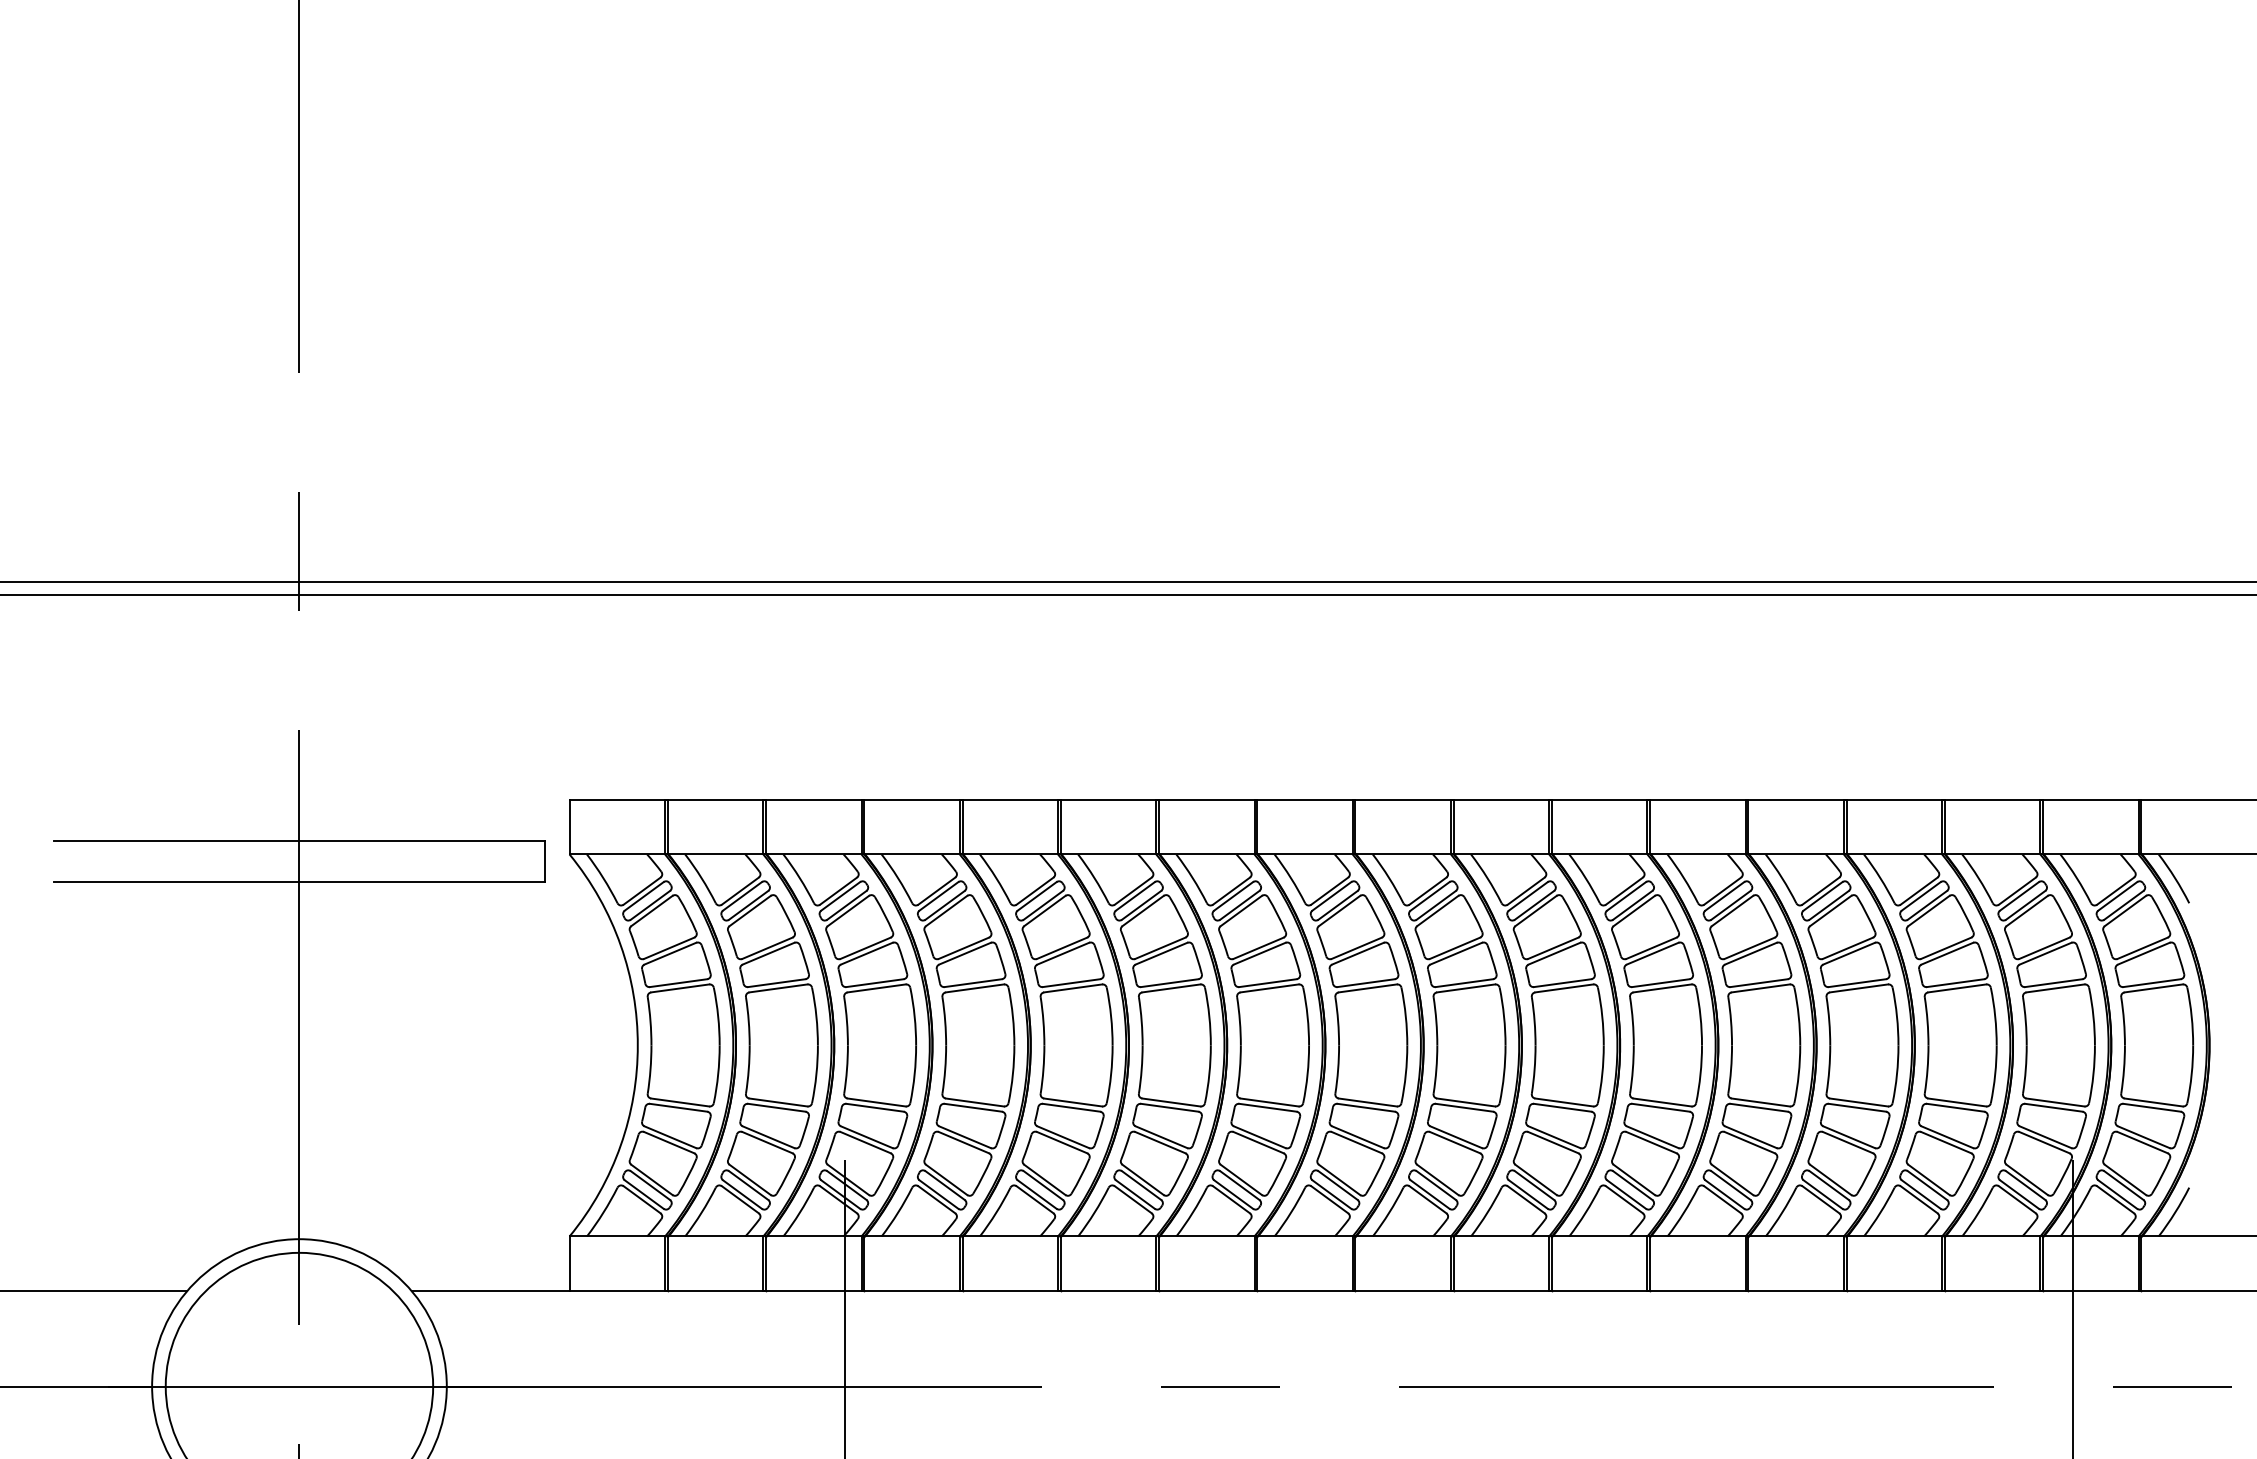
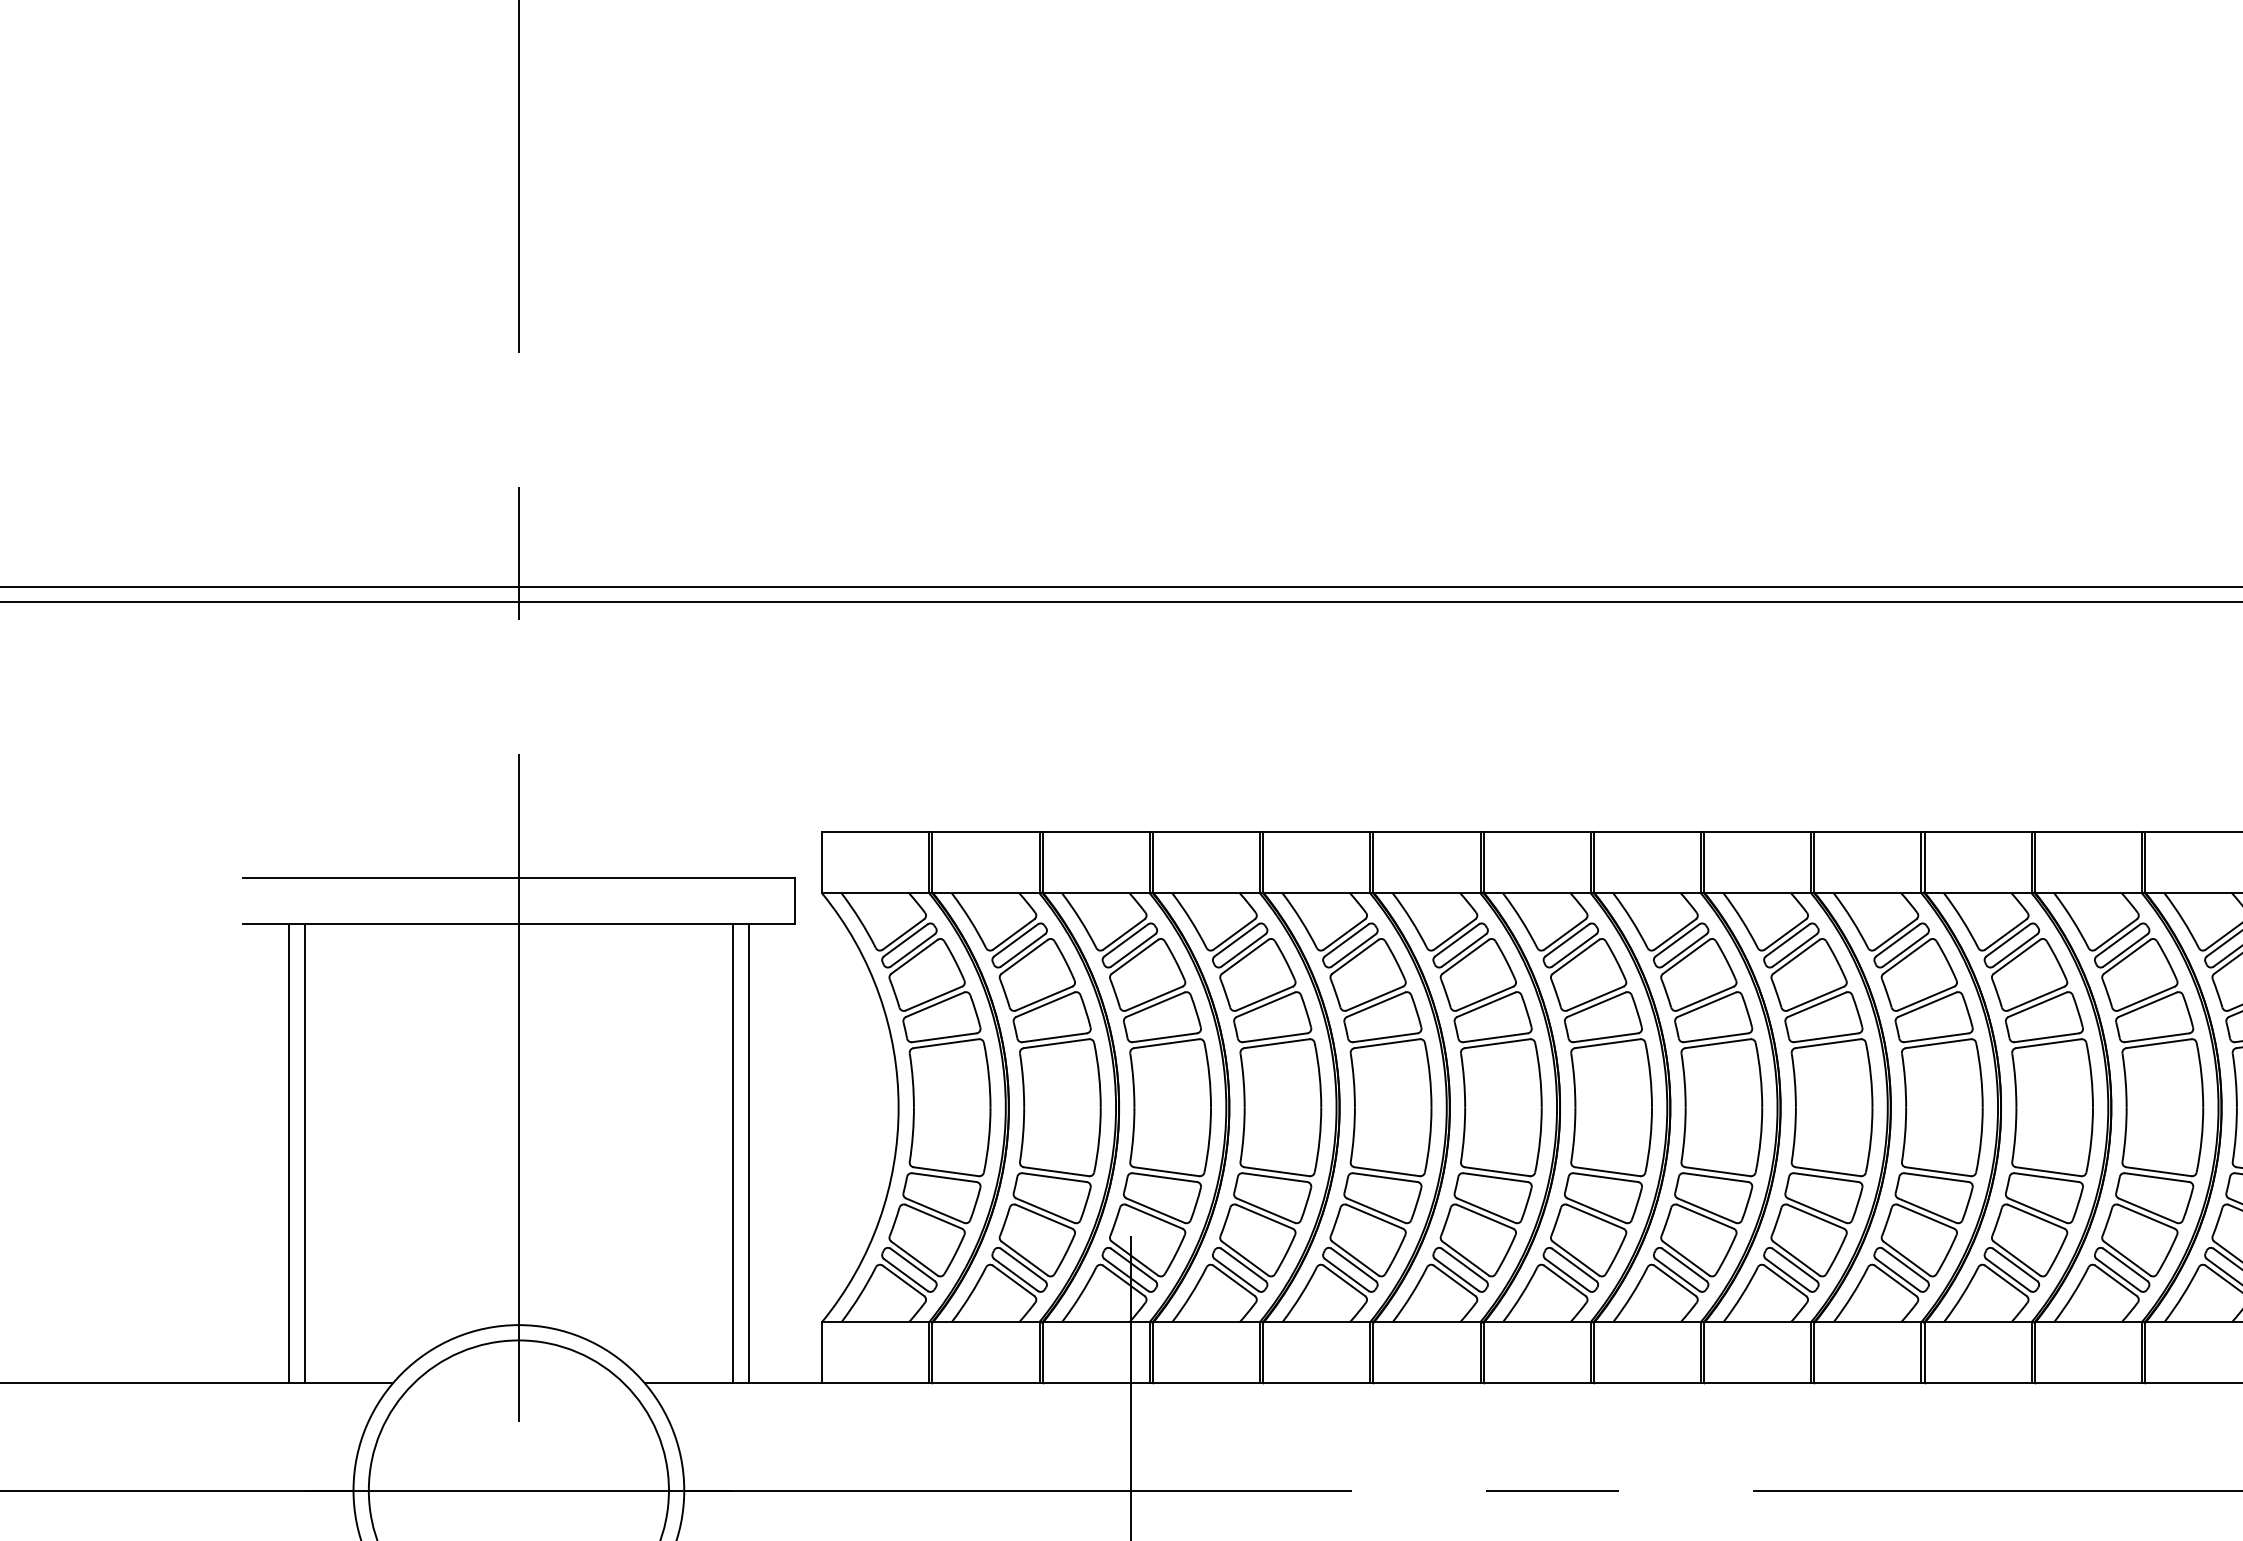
line: (94, 1086) -> (288, 1153), added
line: (108, 1086) -> (304, 1153), added
line: (490, 1086) -> (733, 1153), added
line: (504, 1086) -> (749, 1153), added

